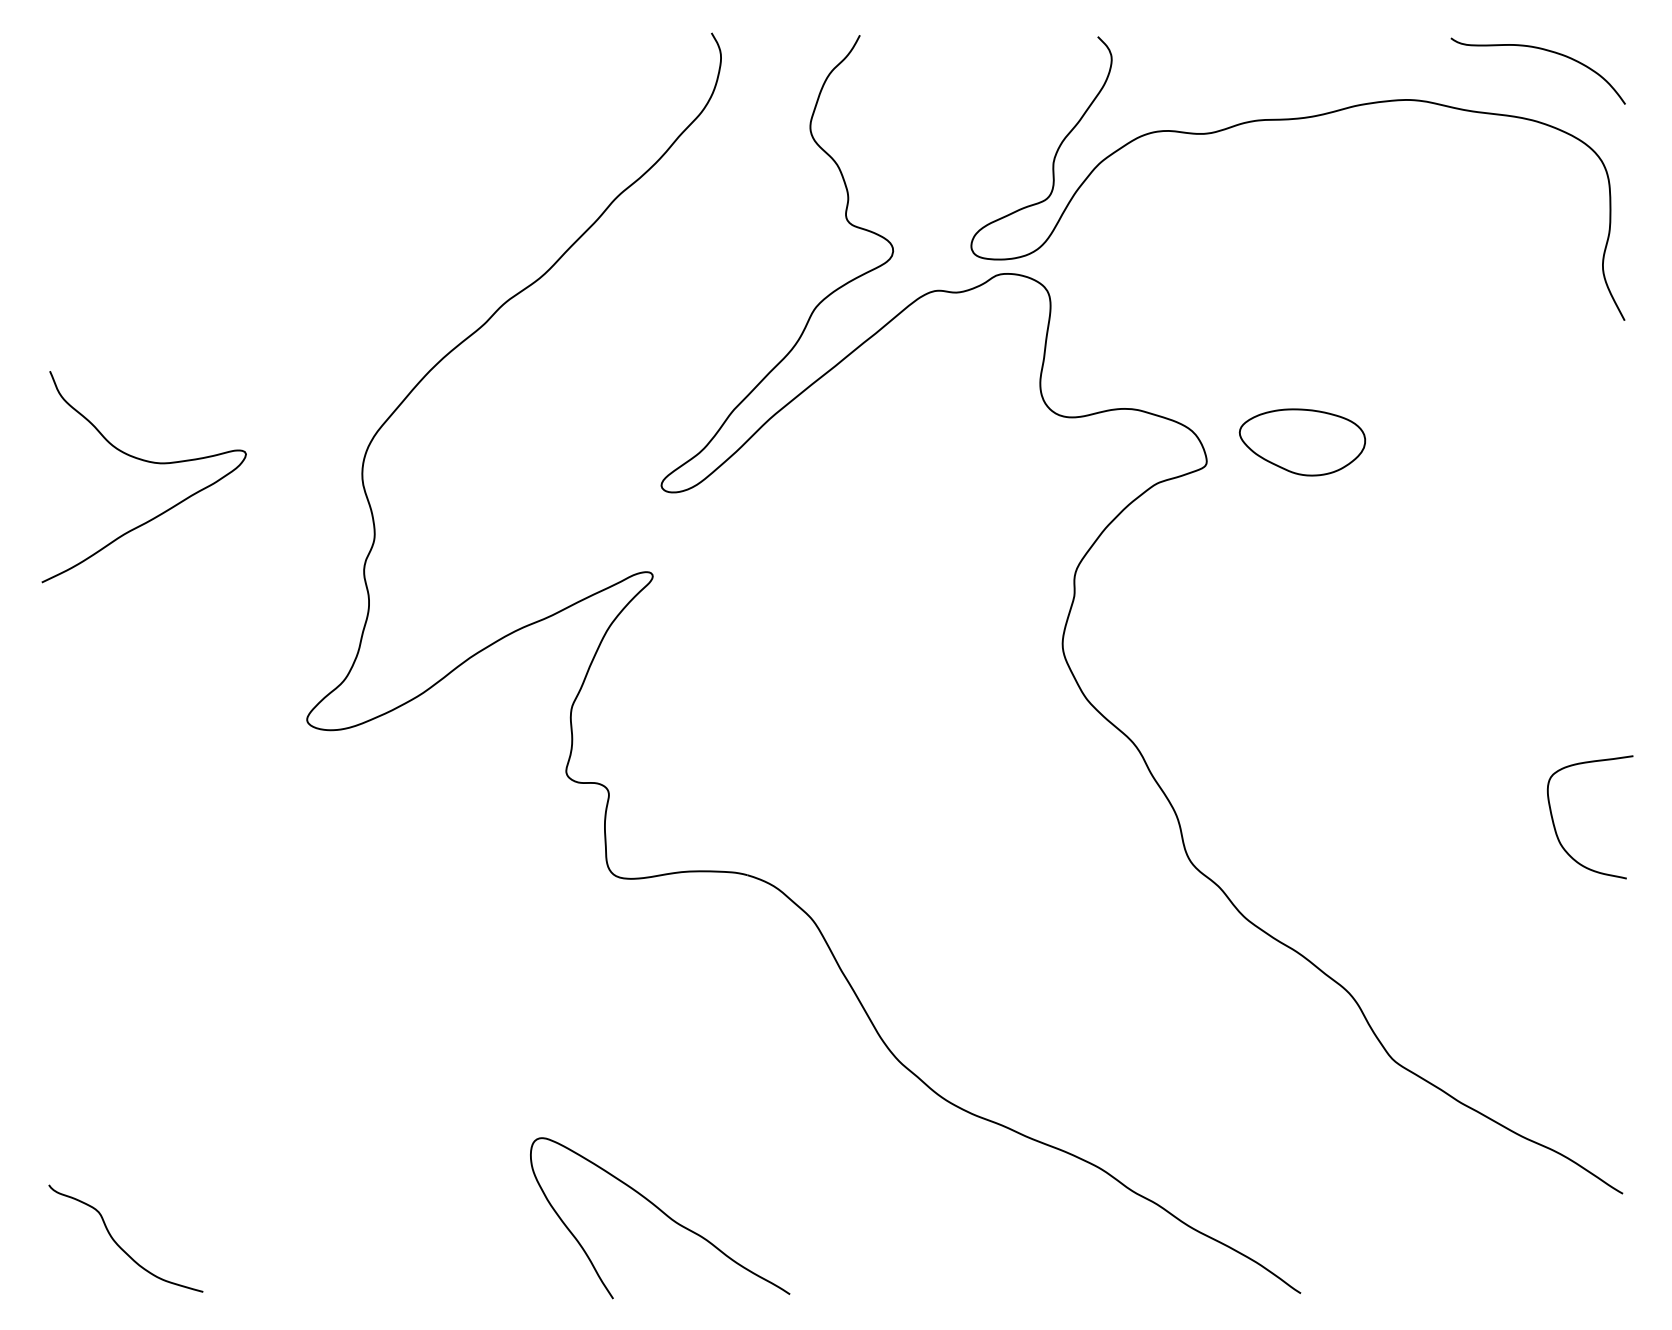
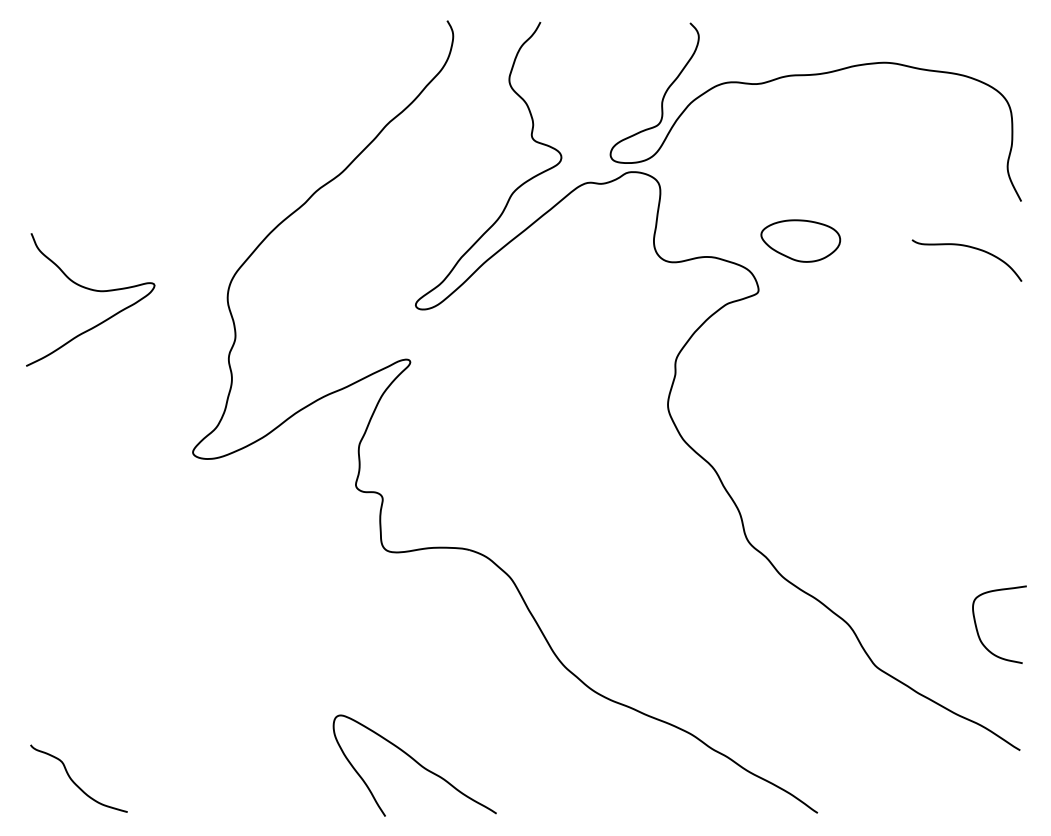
curve: (1545, 51) -> (971, 248), moved
part: (1302, 441) -> (800, 240), moved
curve: (1556, 828) -> (978, 631), moved

